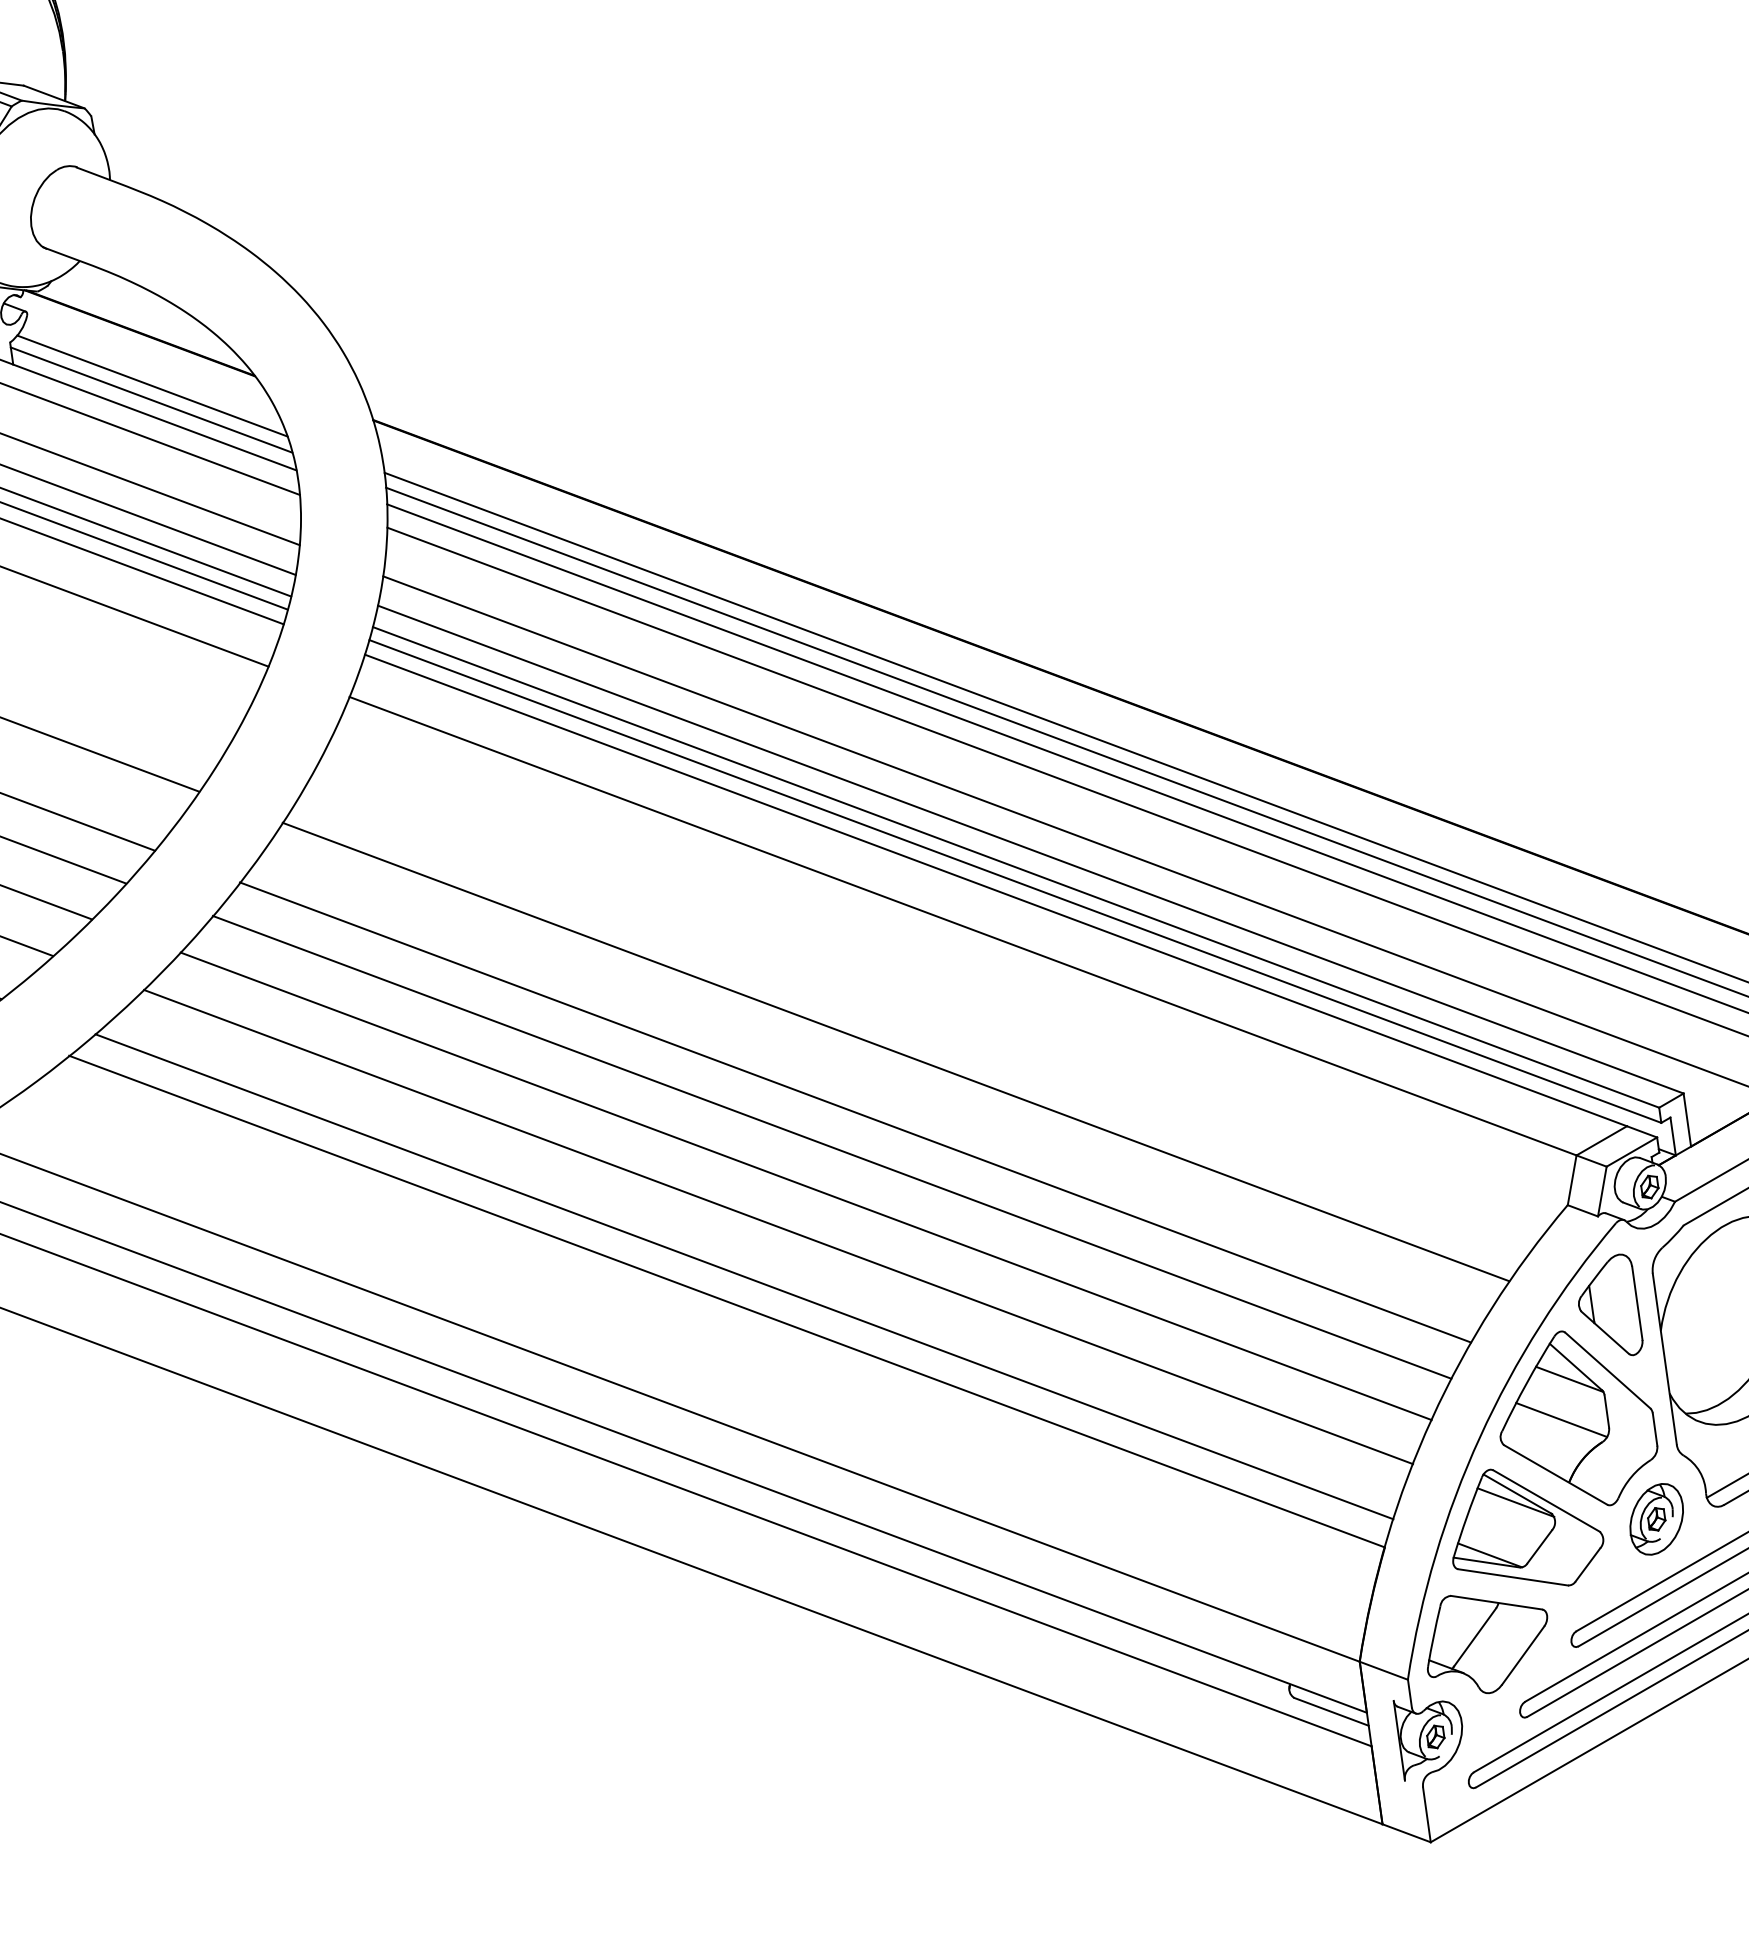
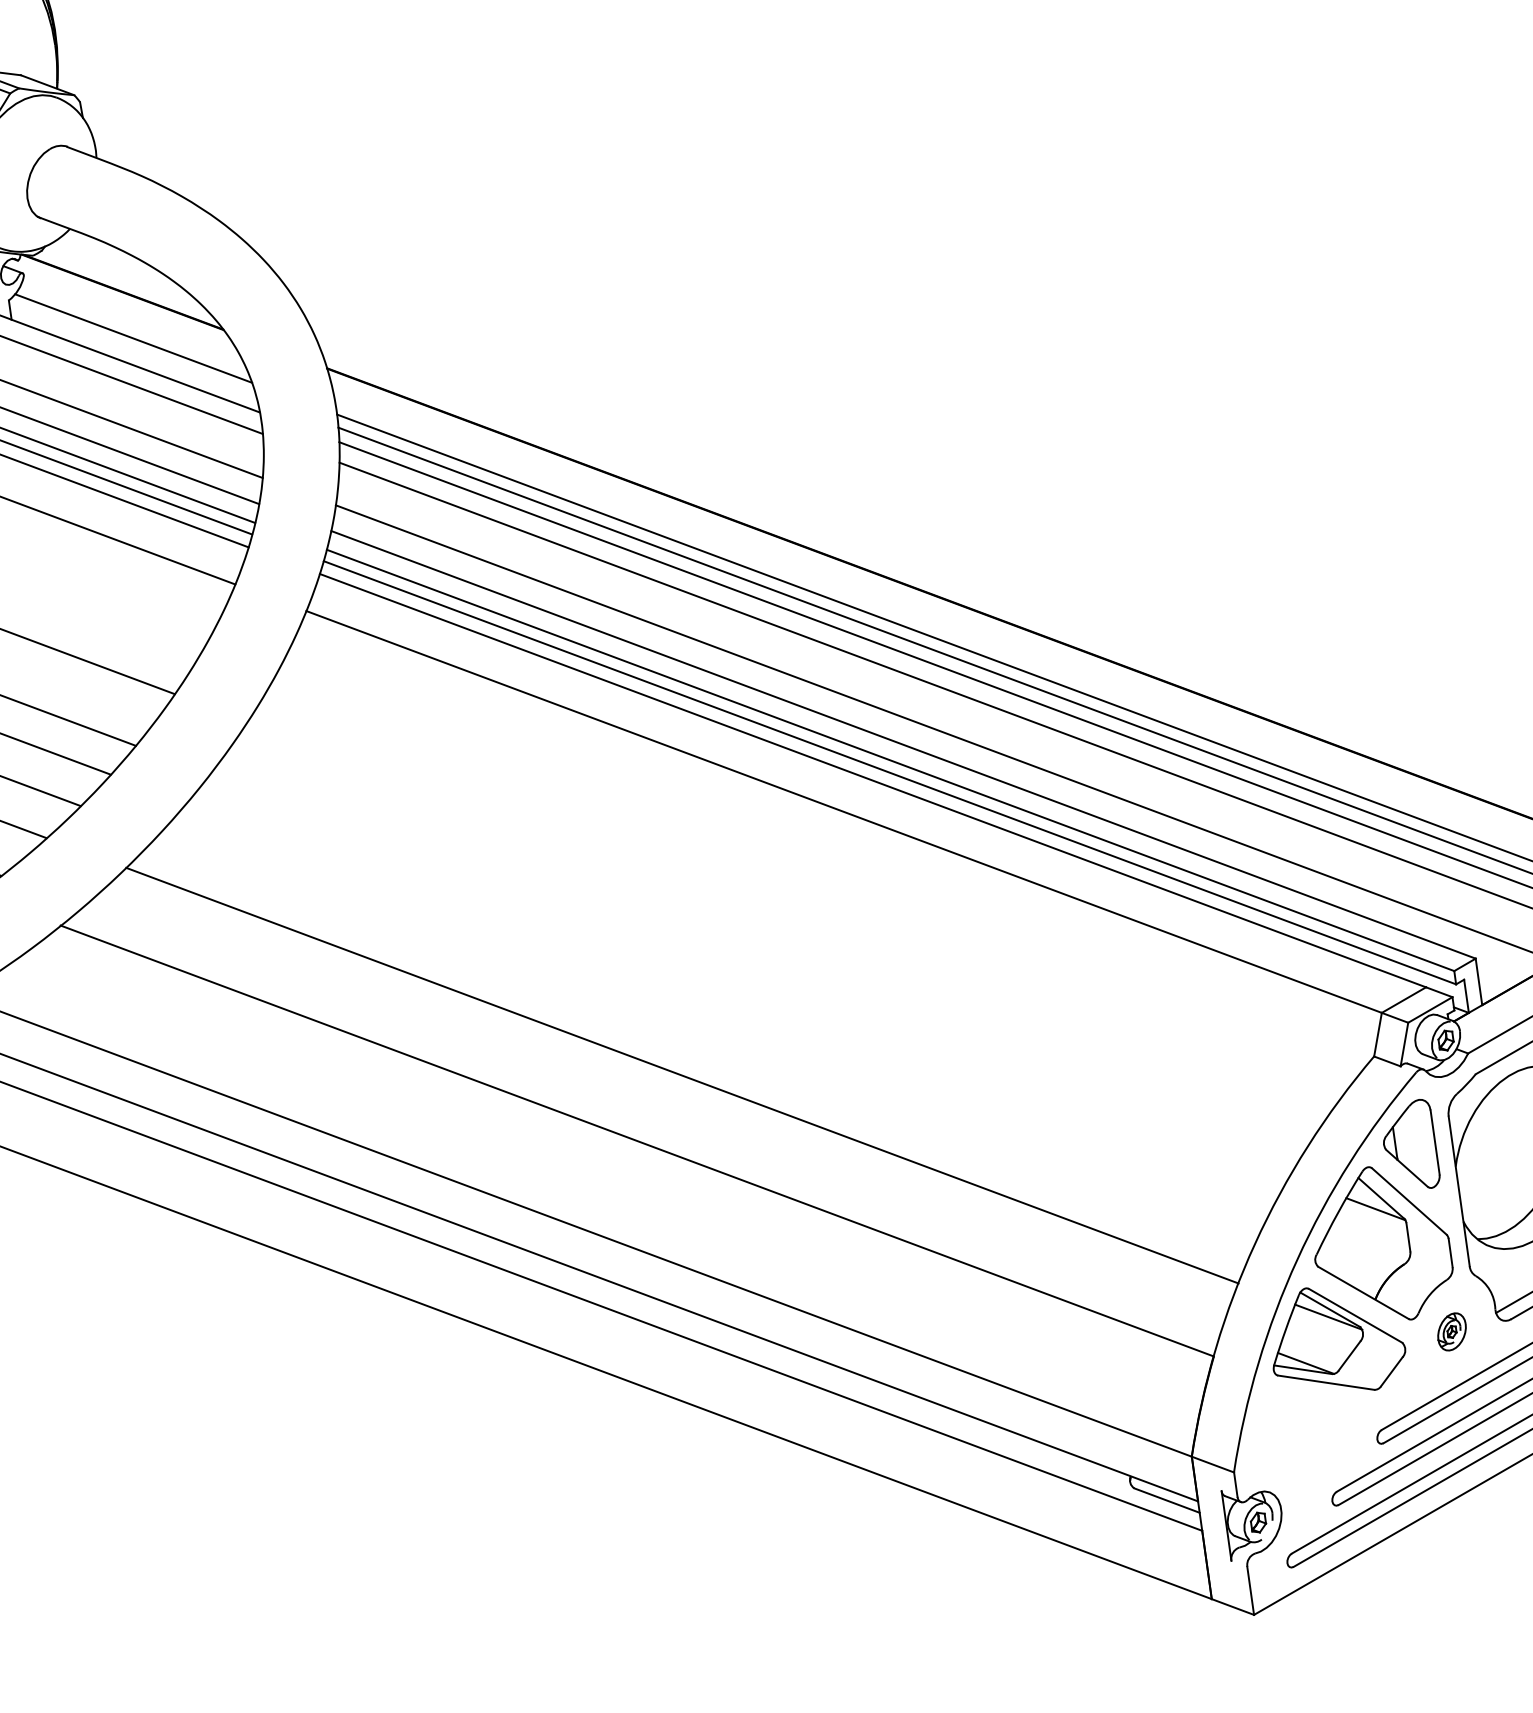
line: (151, 399) -> (132, 350), removed
line: (895, 1051) -> (784, 921), removed
line: (855, 1112) -> (749, 975), removed
line: (831, 1146) -> (728, 1005), removed
line: (805, 1186) -> (706, 1040), removed
line: (744, 1276) -> (652, 1119), removed
line: (1561, 1420) -> (1368, 1245), removed
part: (1656, 1519) -> (1451, 1332), size x0.6
part: (1487, 1644) -> (1303, 1441), removed

